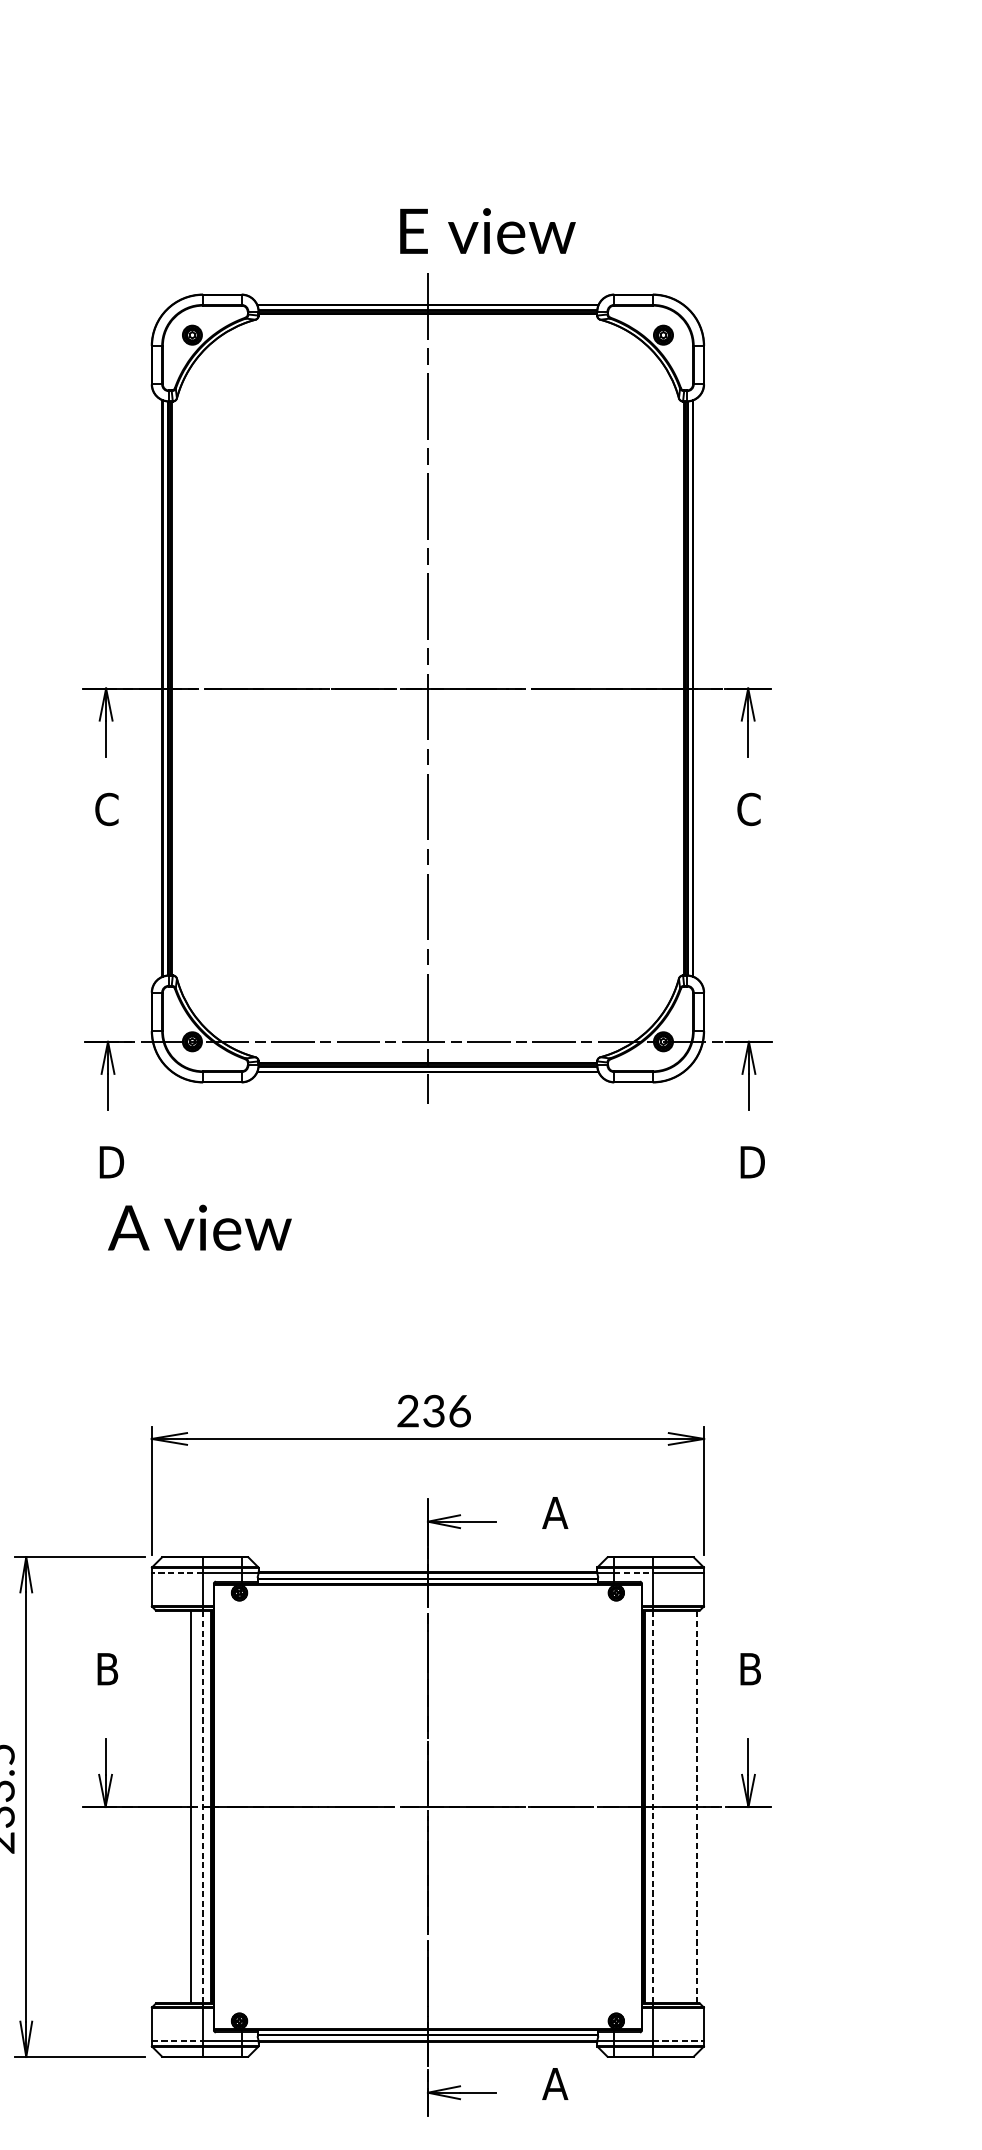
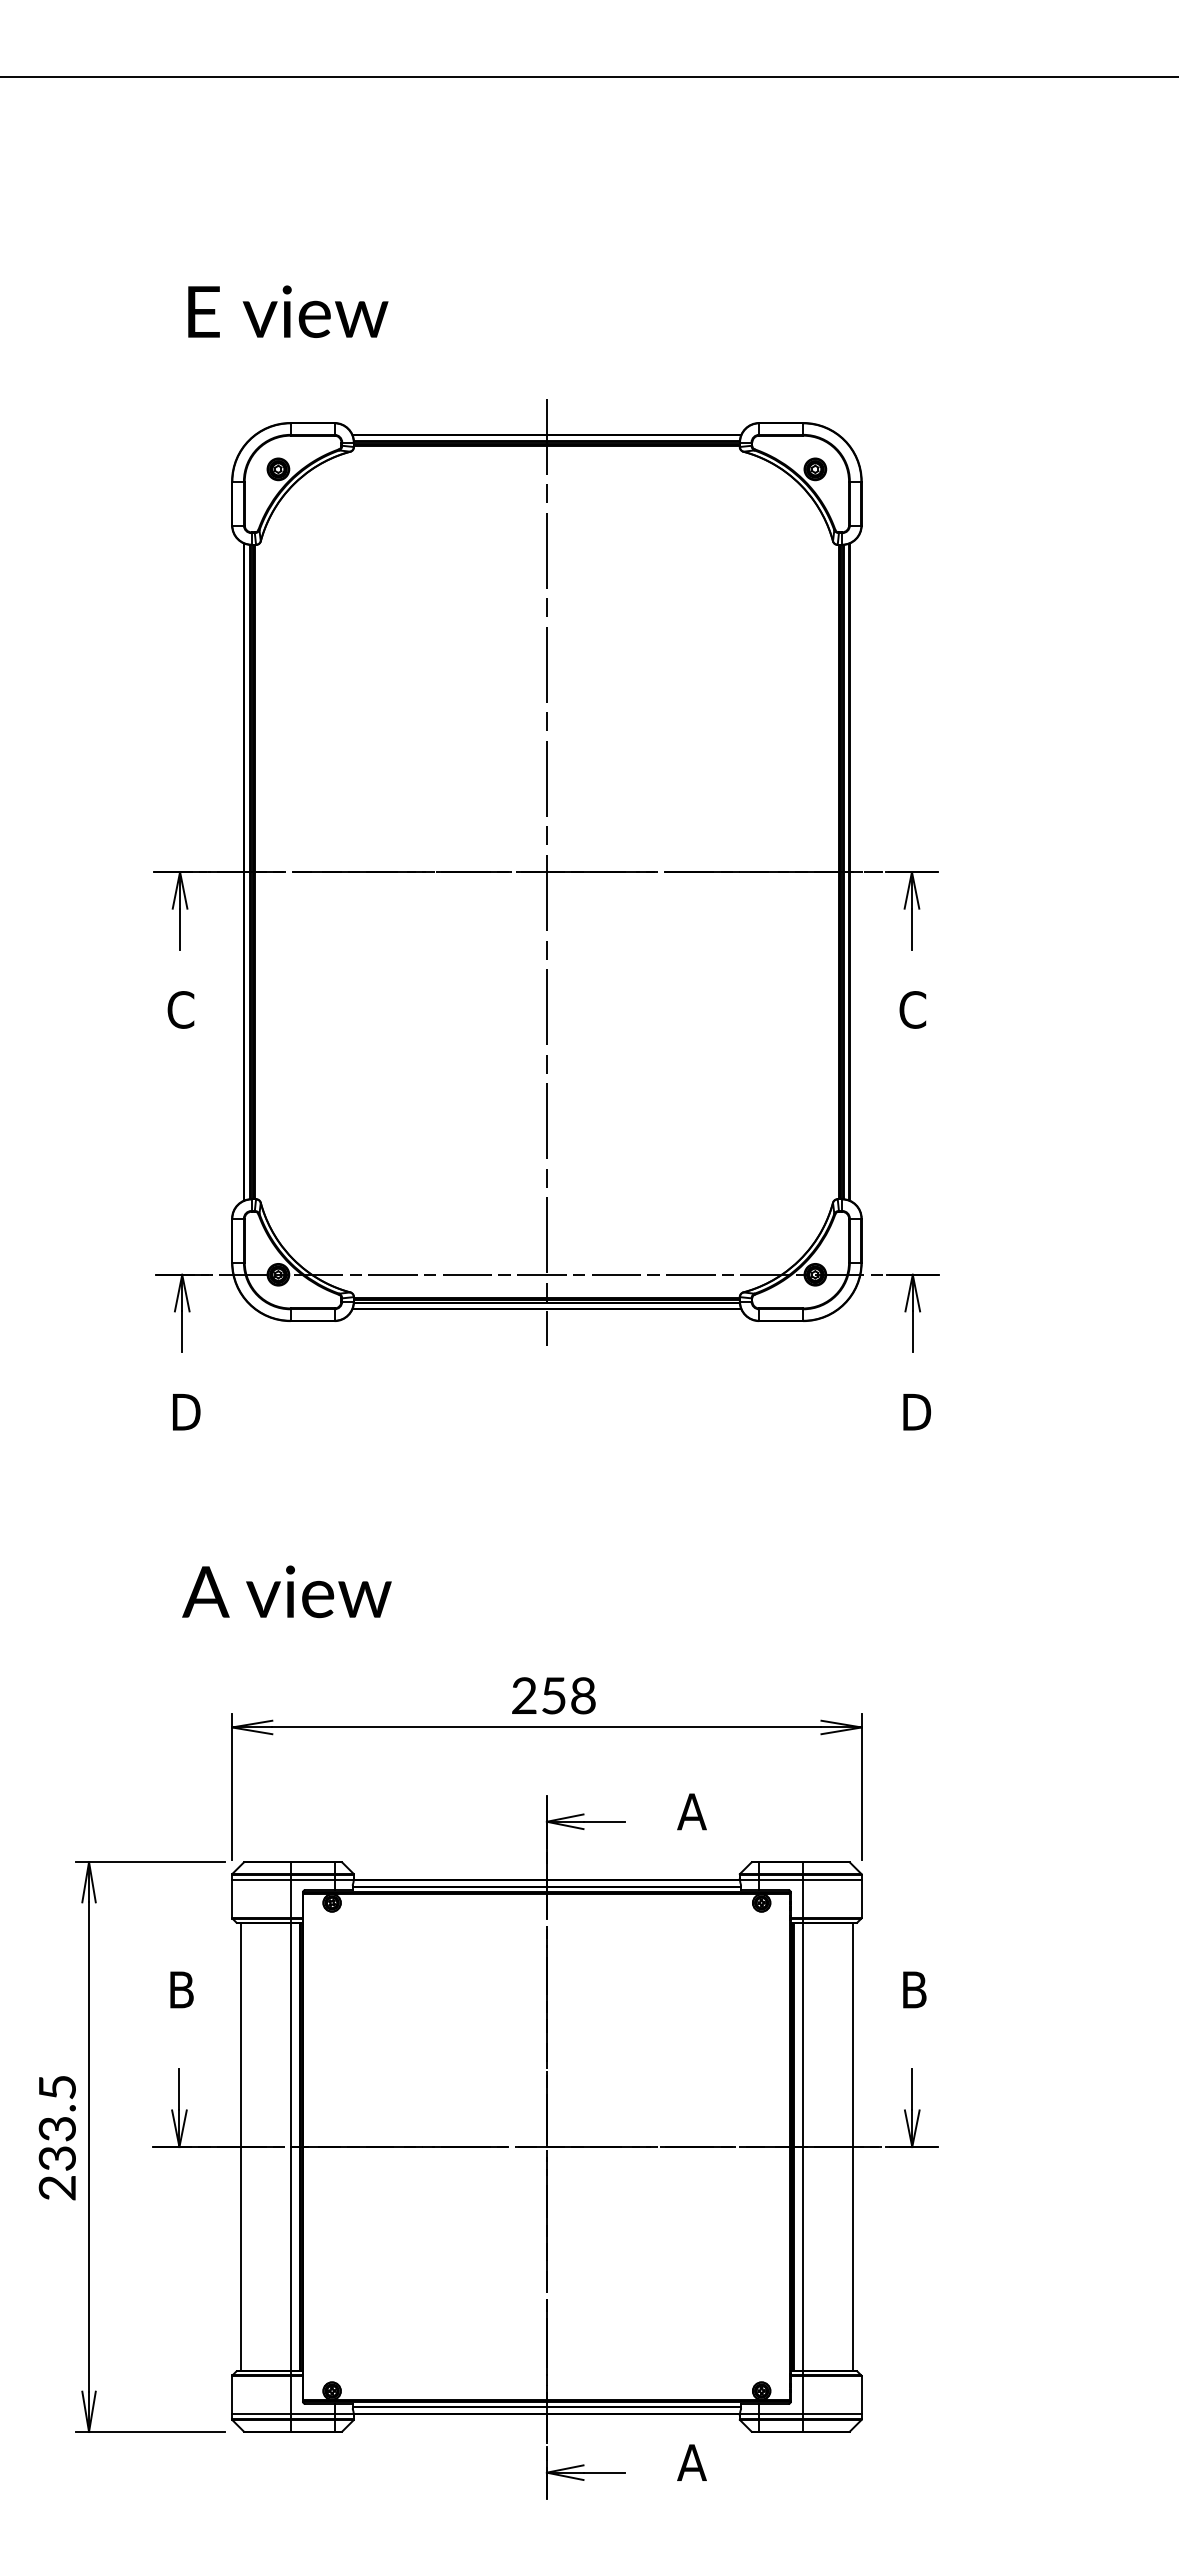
text: (488, 230) -> (288, 311), moved
text: (199, 1227) -> (286, 1591), moved
text: (446, 1410) -> (568, 1695), 236 -> 258
line: (176, 1573) -> (260, 1880), dashed -> solid
line: (633, 1573) -> (781, 1880), dashed -> solid
line: (190, 1806) -> (240, 2146), moved
line: (203, 1807) -> (290, 2147), dashed -> solid
line: (653, 1807) -> (803, 2147), dashed -> solid
line: (696, 1807) -> (853, 2147), dashed -> solid
line: (177, 2040) -> (261, 2413), dashed -> solid
line: (678, 2040) -> (832, 2413), dashed -> solid

